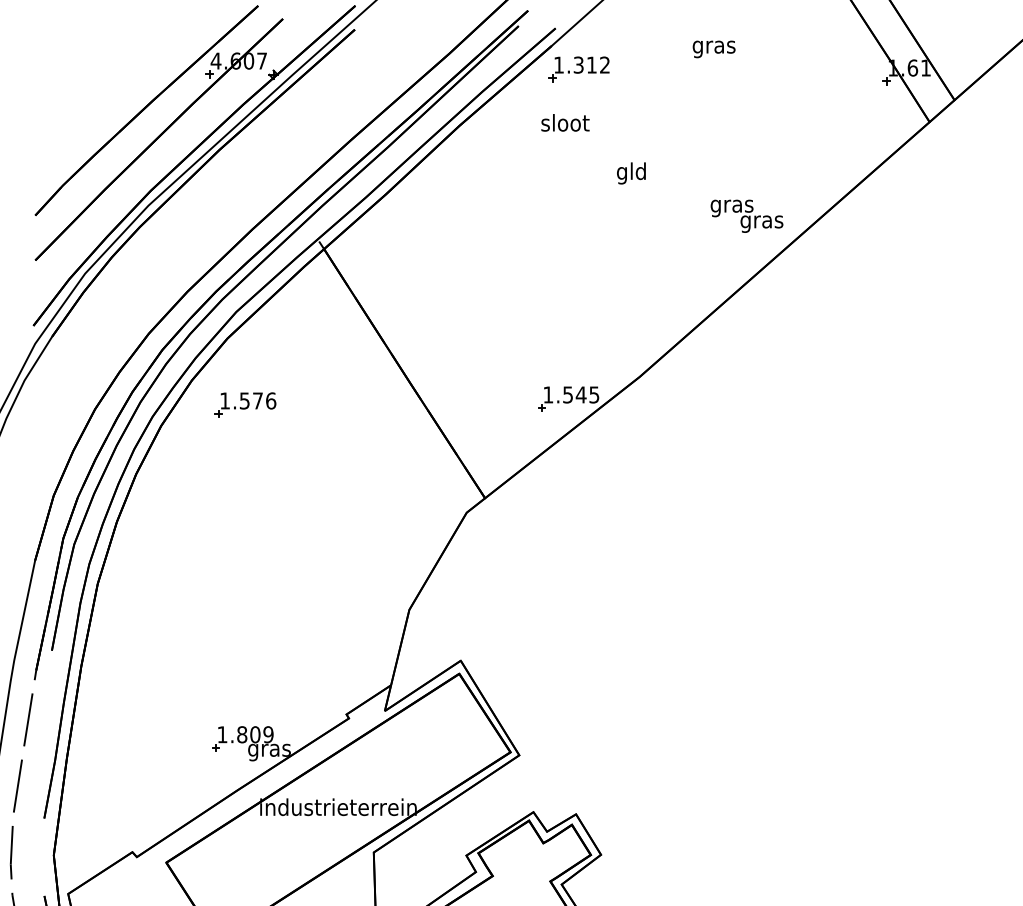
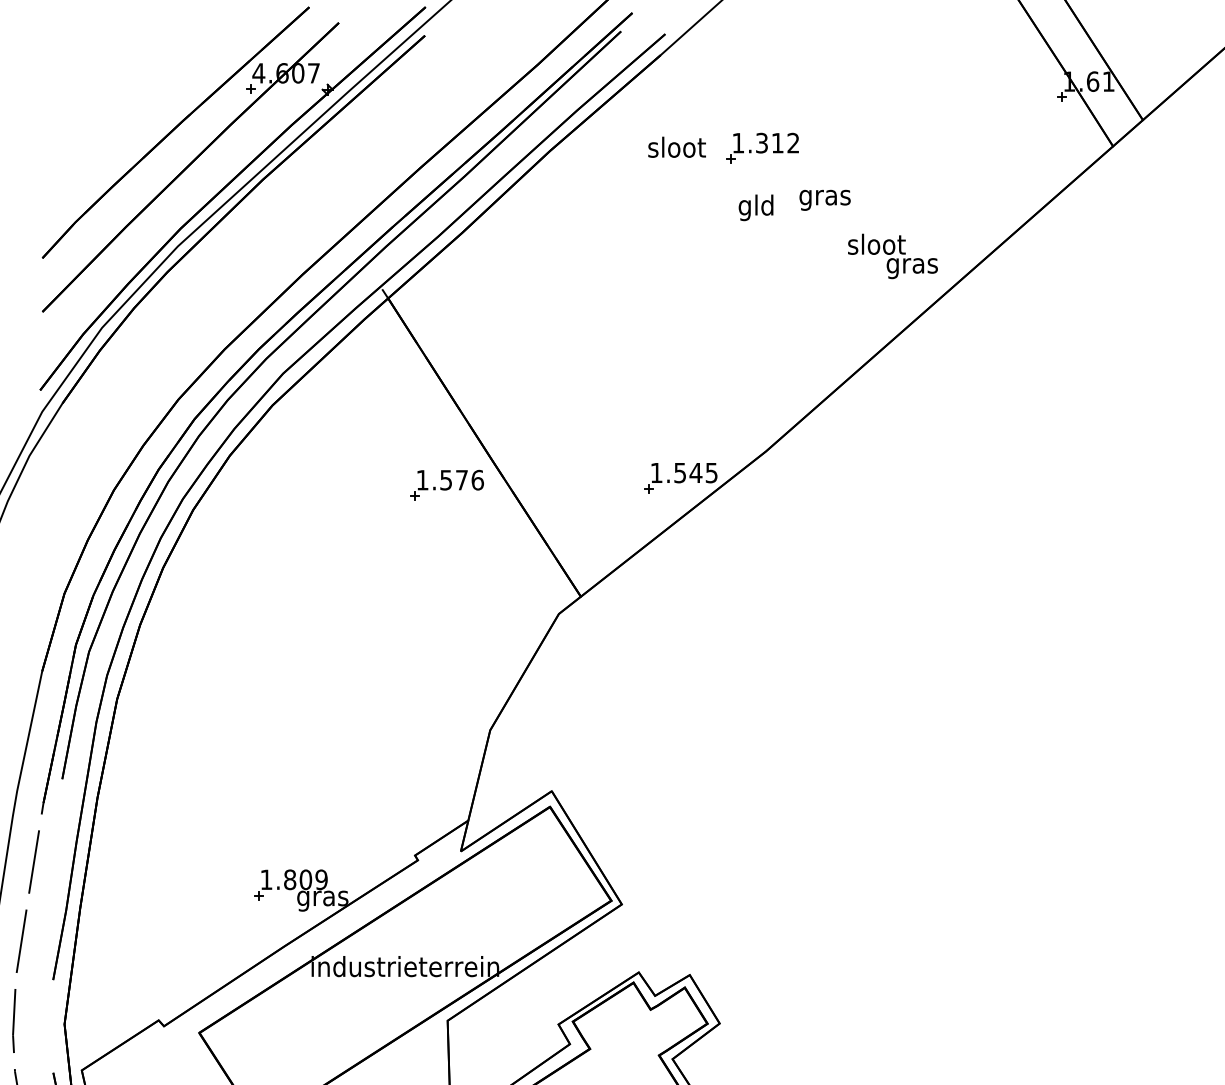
text: (713, 48) -> (824, 199), moved
part: (579, 68) -> (762, 147), moved
text: (732, 205) -> (876, 246), gras -> sloot
part: (245, 404) -> (446, 484), moved

